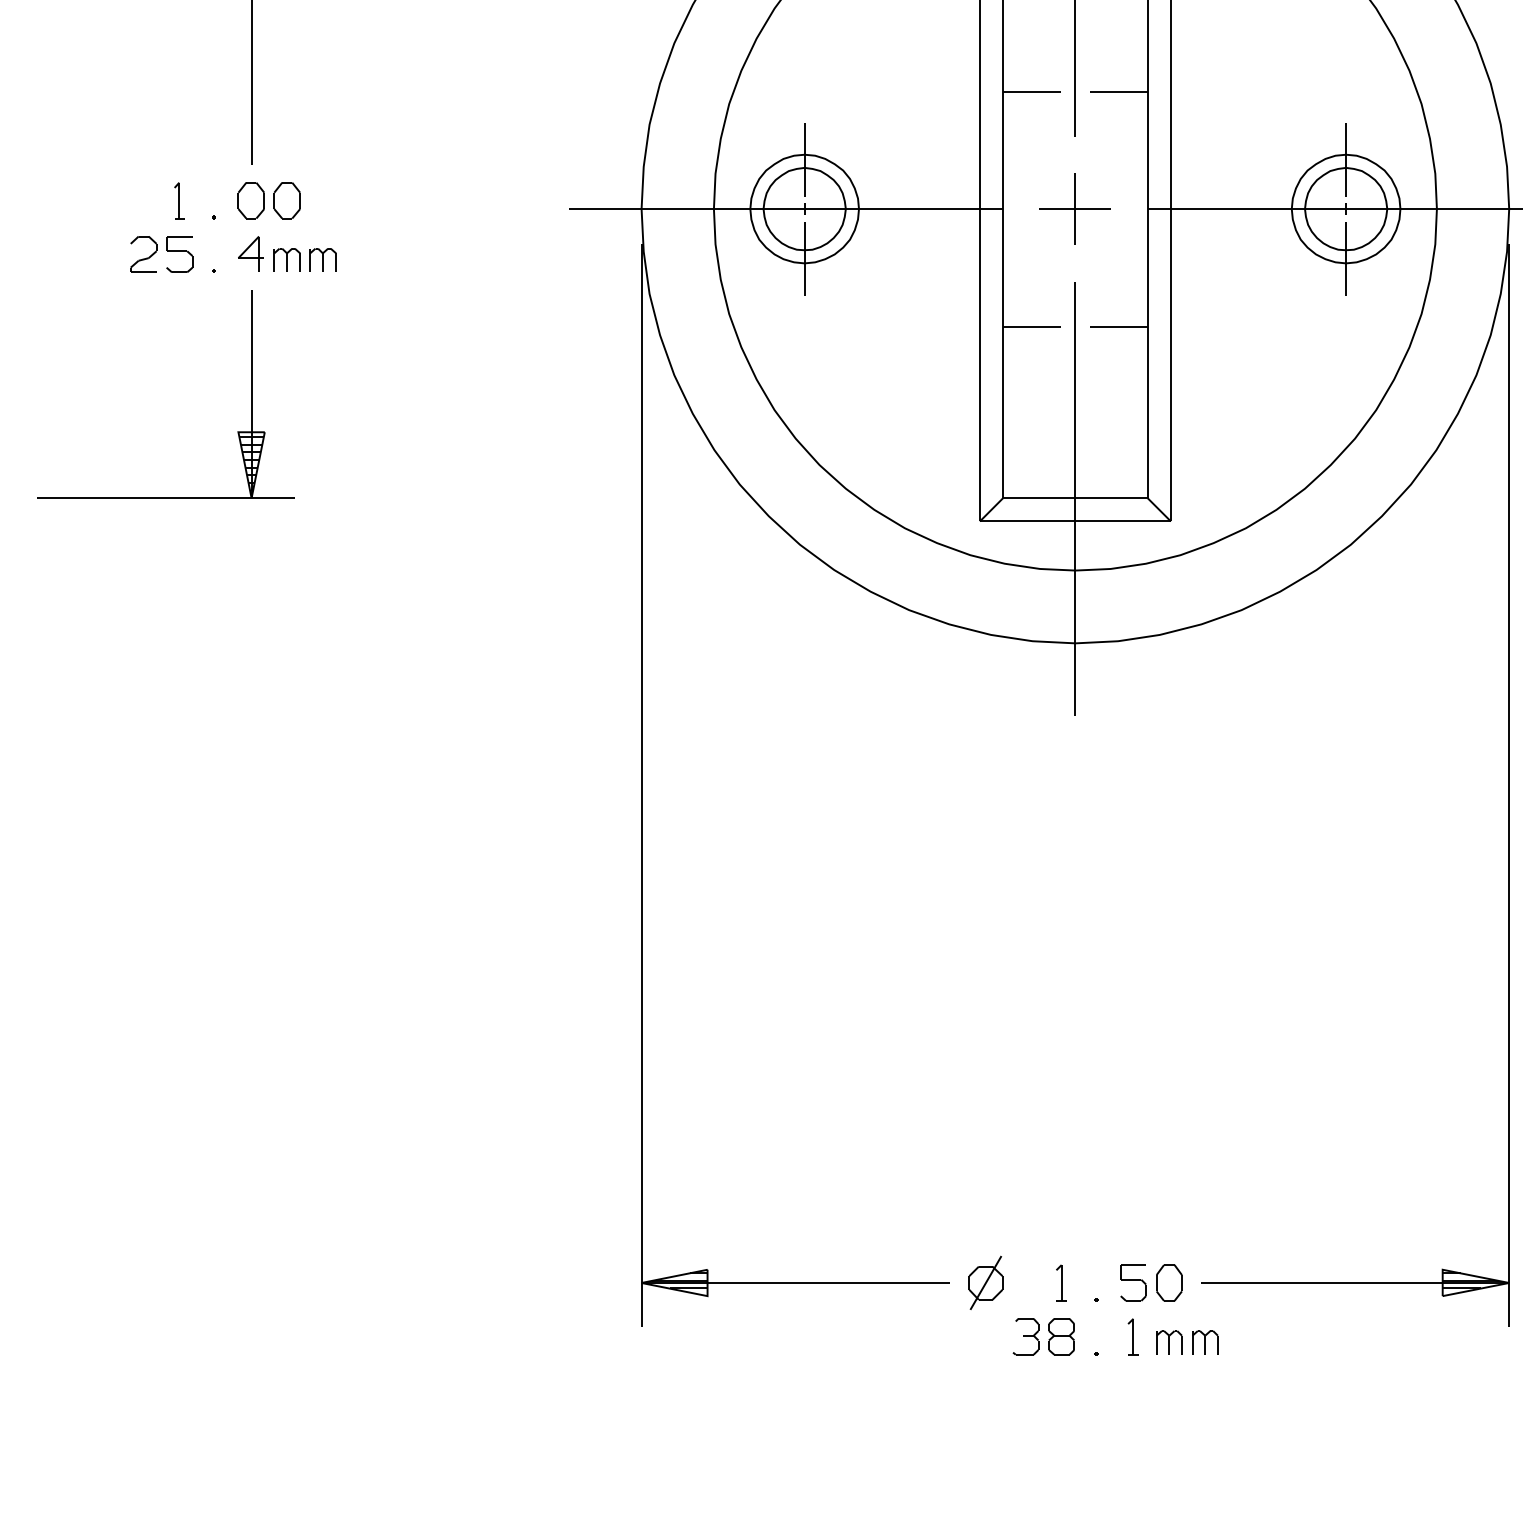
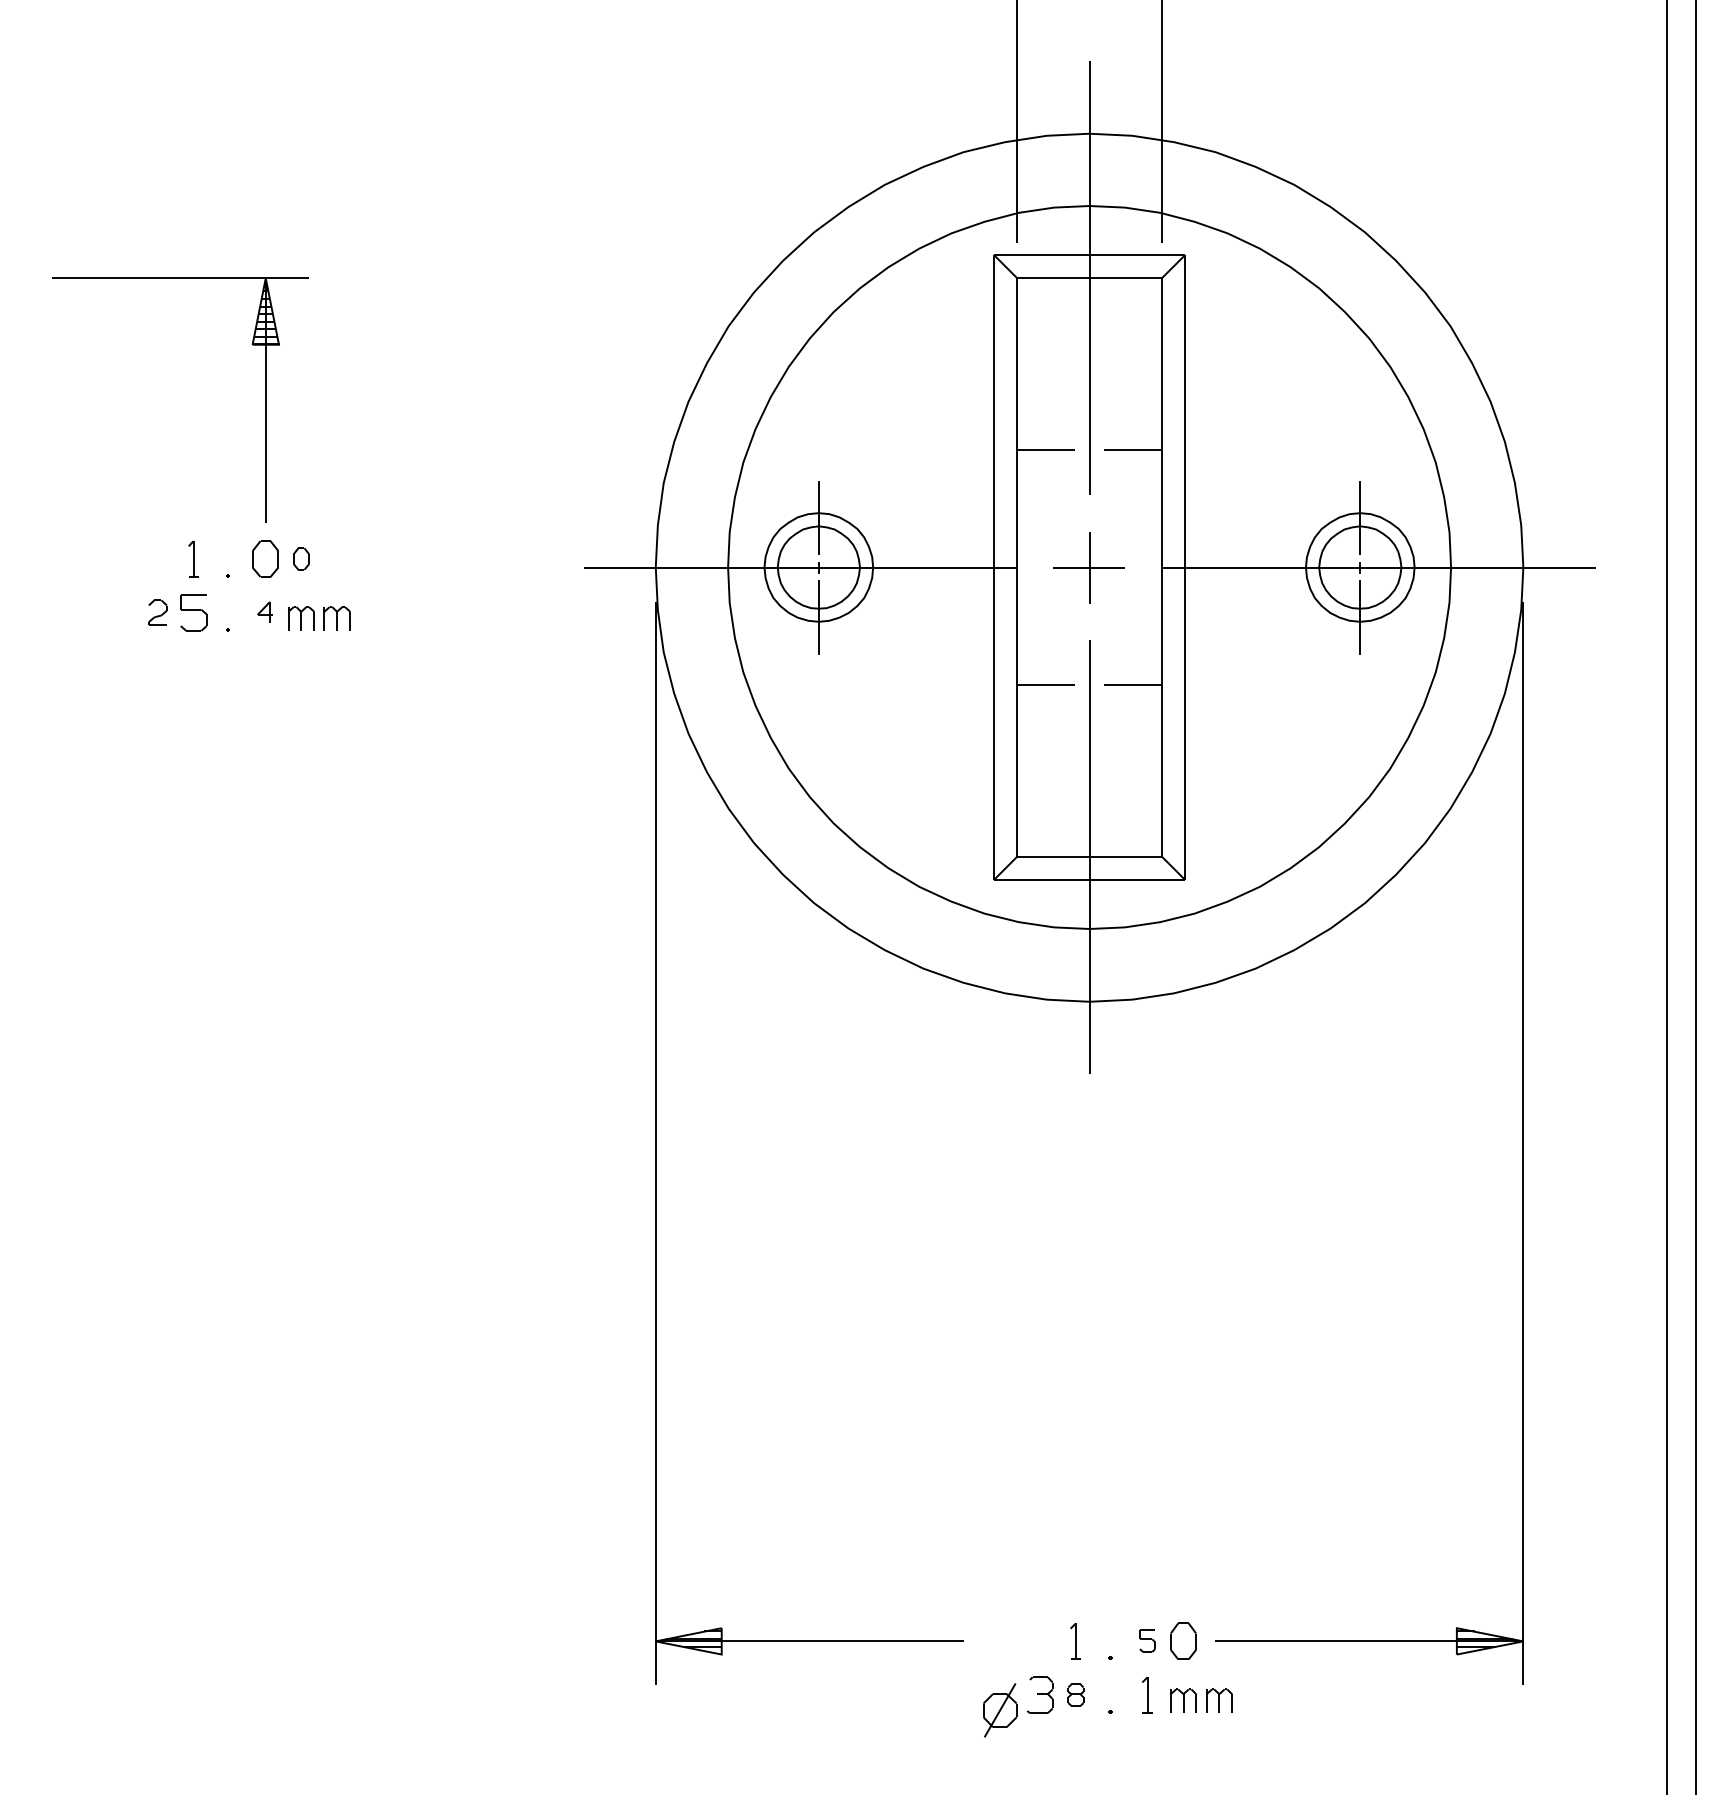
part: (287, 200) -> (301, 558), size x0.6
part: (143, 254) -> (157, 612), size x0.7
part: (250, 254) -> (264, 612), size x0.6
part: (237, 431) -> (251, 789), removed
part: (1133, 1282) -> (1147, 1640), size x0.6
part: (986, 1283) -> (1000, 1710), moved
part: (1061, 1336) -> (1075, 1694), size x0.6

